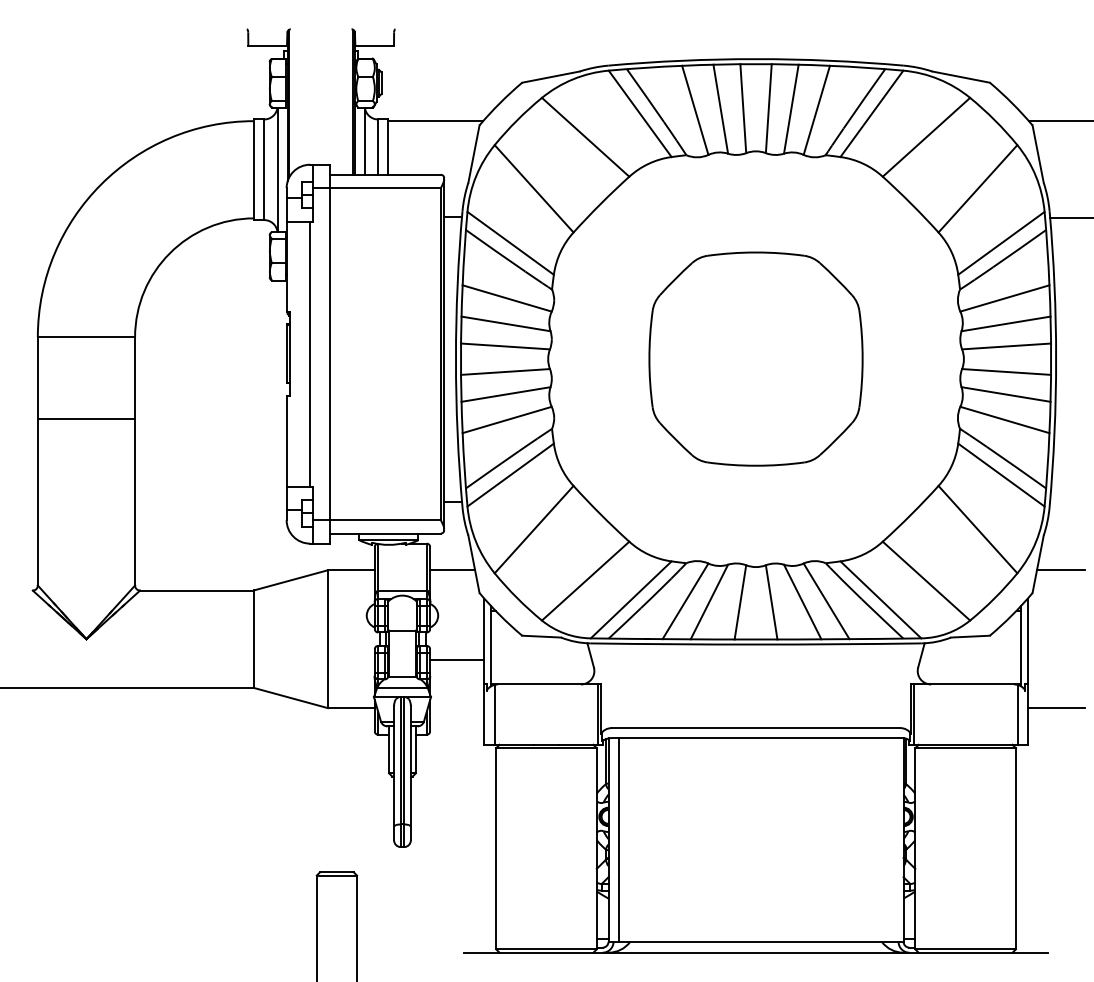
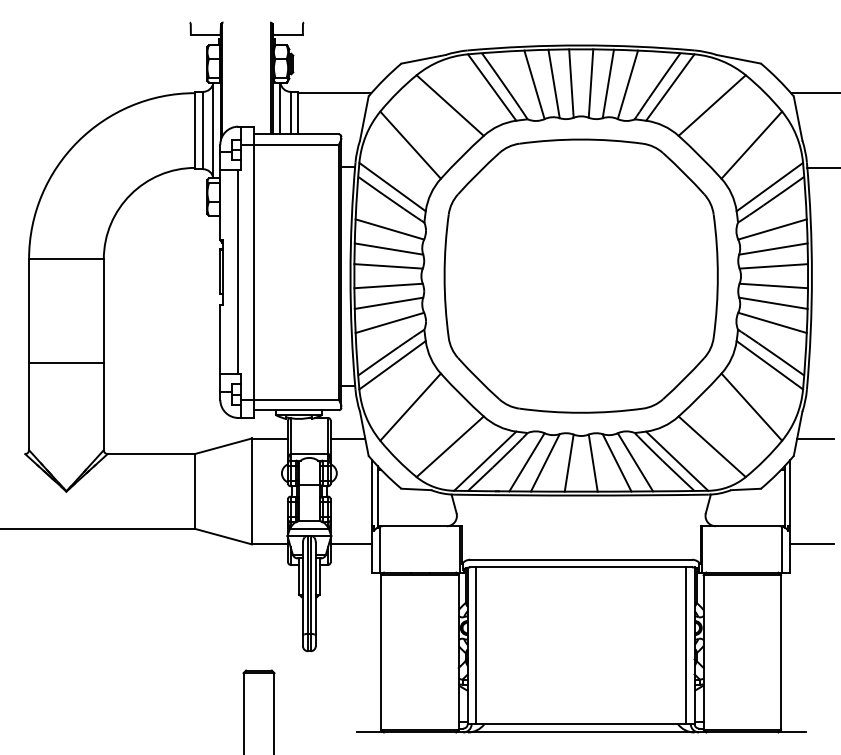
part: (755, 358) -> (580, 275), size x1.67
line: (86, 418) -> (66, 362), moved
line: (457, 659) -> (351, 543), moved
line: (892, 839) -> (686, 645), added

